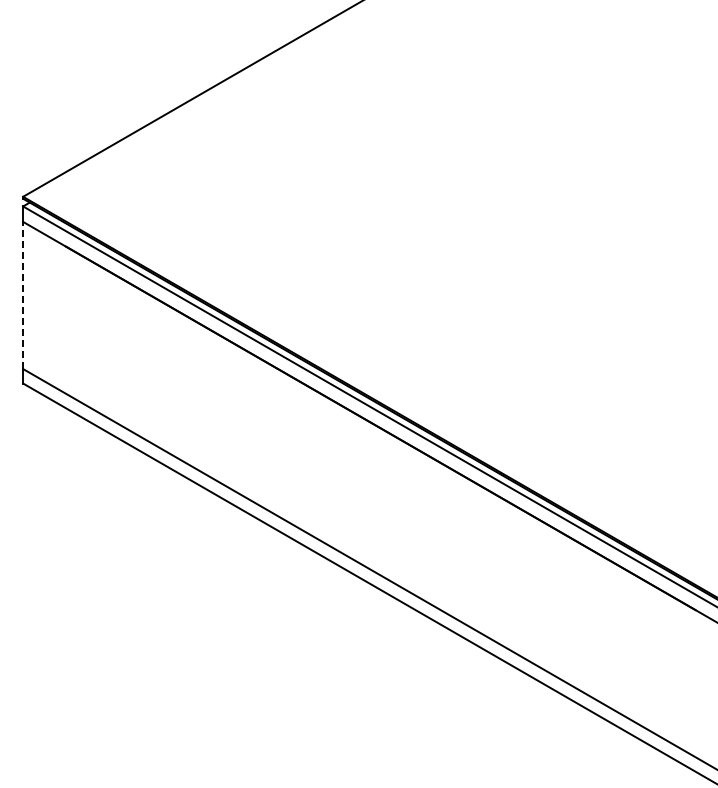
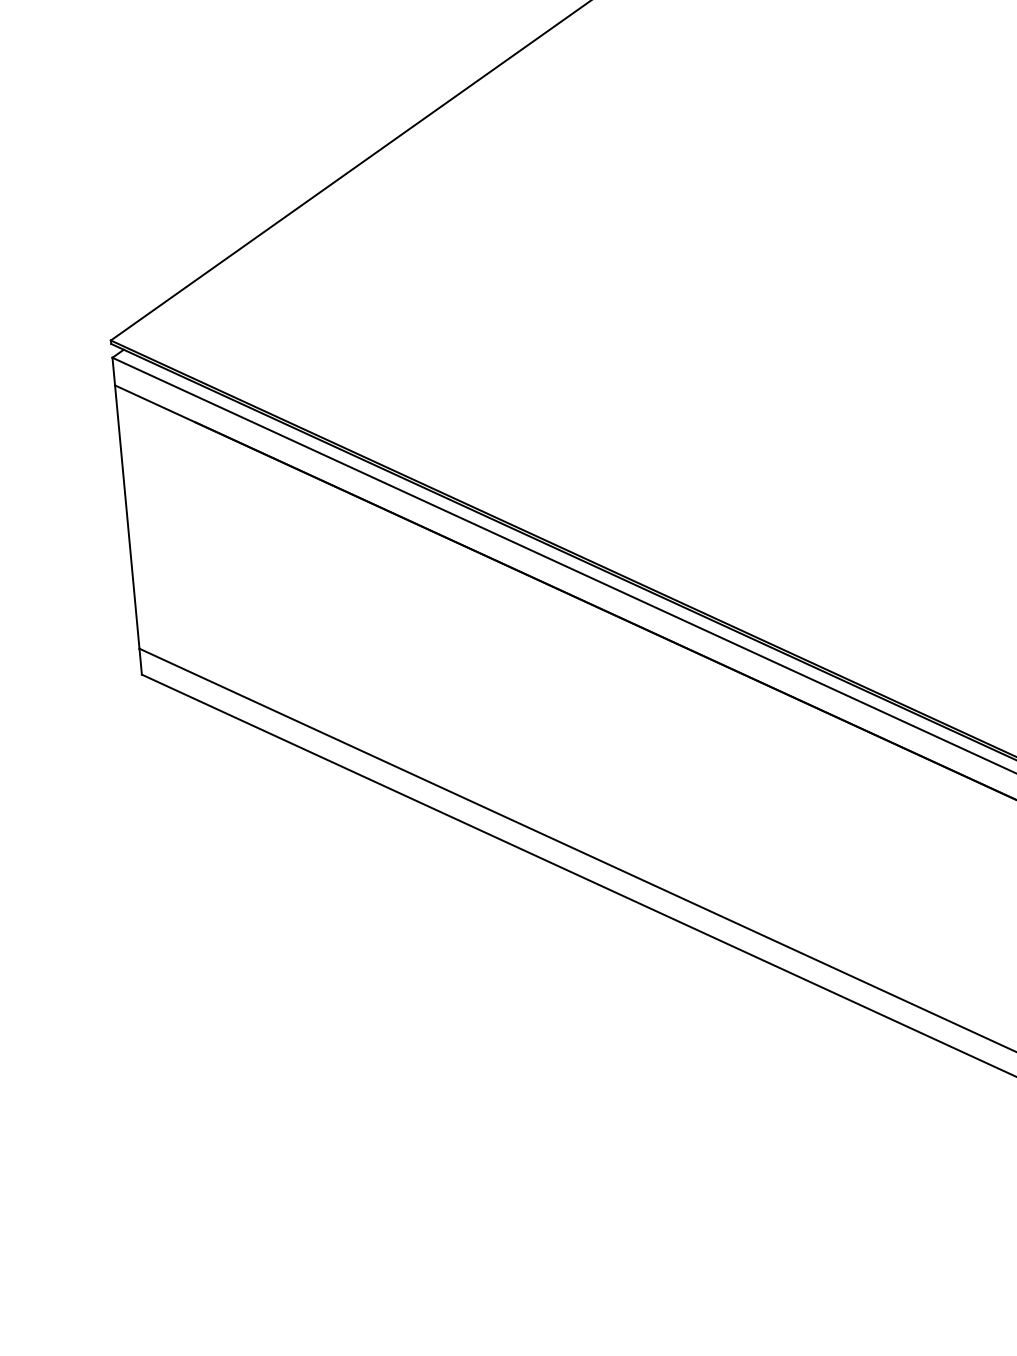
line: (23, 295) -> (127, 517), dashed -> solid

